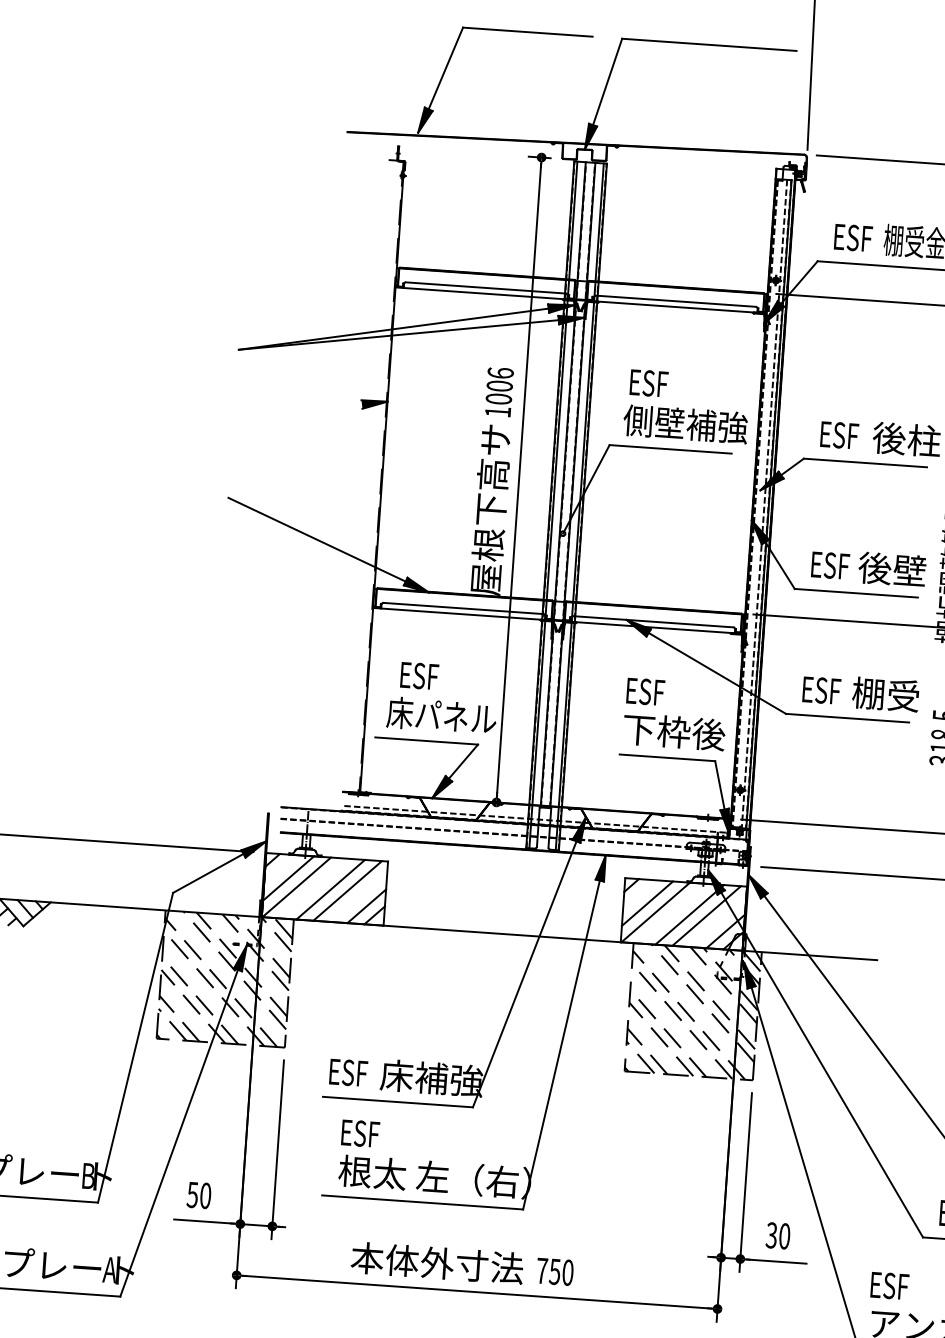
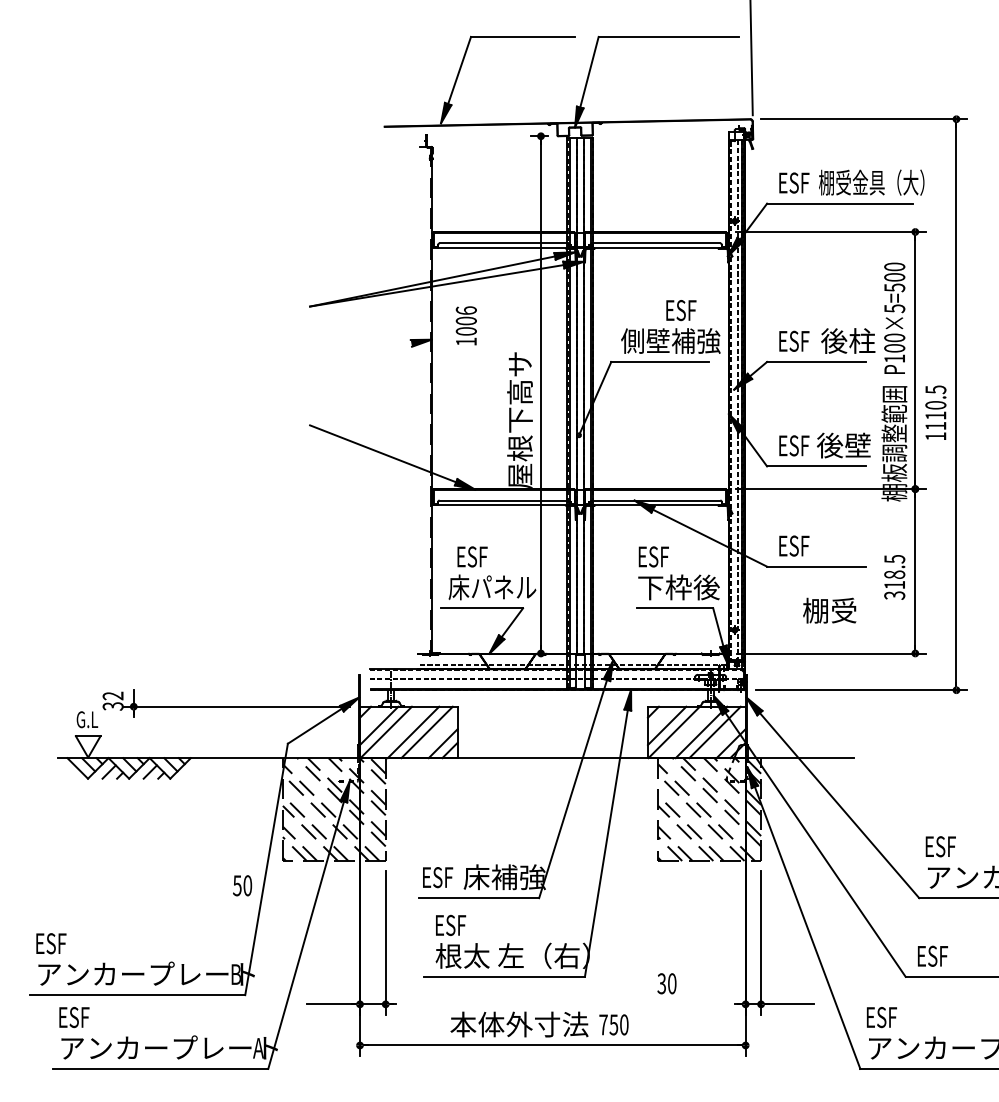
text: (649, 383) -> (681, 310), moved
text: (498, 391) -> (465, 325), moved
text: (885, 694) -> (829, 610), moved
text: (199, 1195) -> (242, 885), moved
text: (777, 1235) -> (666, 983), moved

